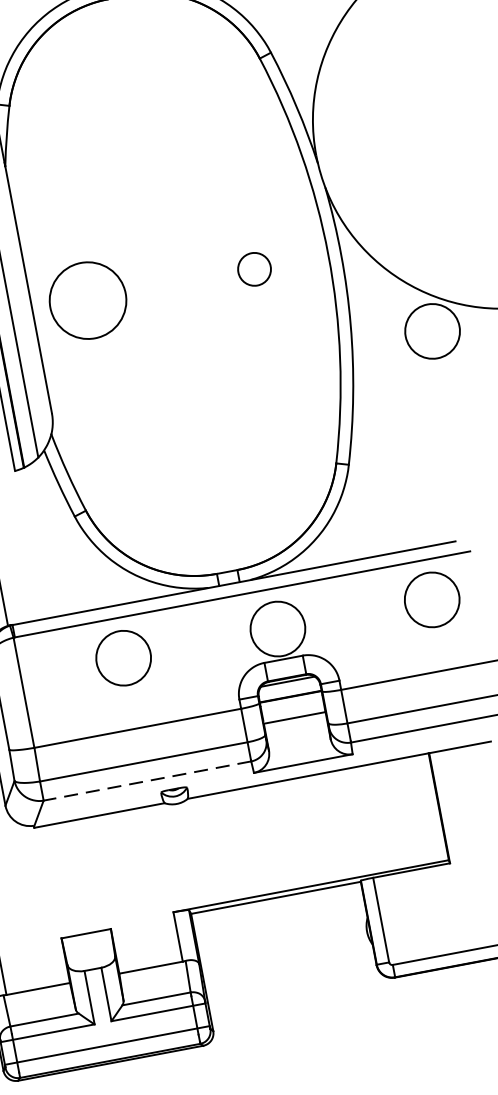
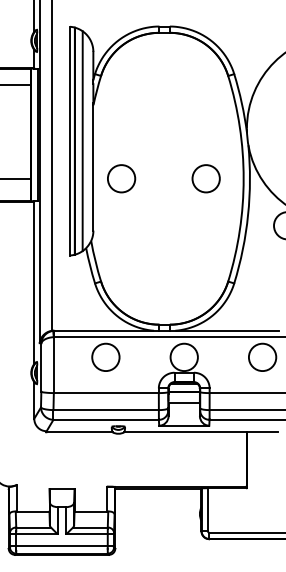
circle: (253, 268) -> (205, 178), size x1.67
circle: (87, 300) -> (121, 178), size x0.71
line: (147, 780) -> (106, 419), dashed -> solid

